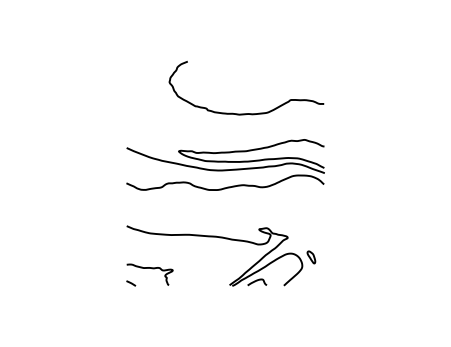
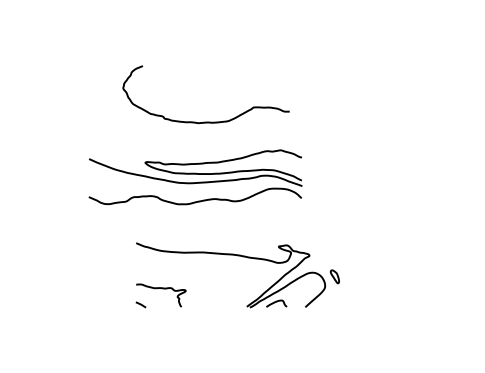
curve: (245, 113) -> (205, 121), moved
part: (225, 165) -> (195, 177), moved

